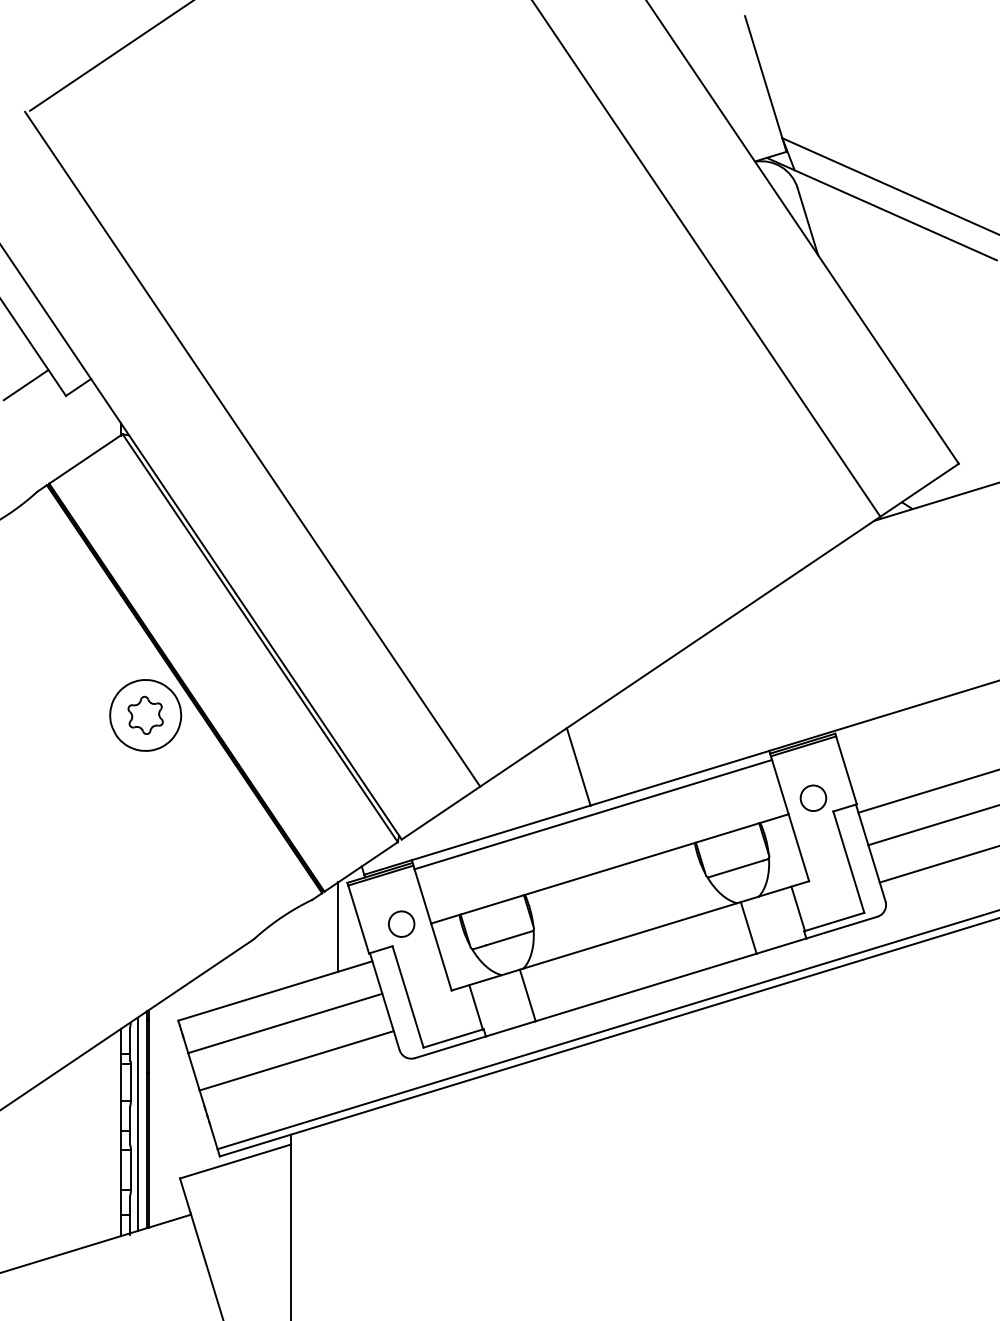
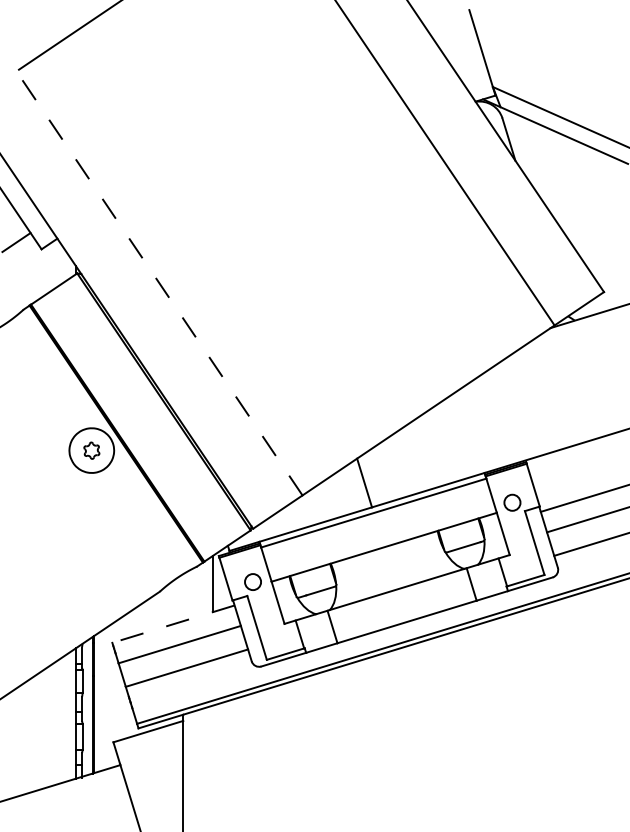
line: (251, 448) -> (158, 282), solid -> dashed
part: (145, 715) -> (91, 450), size x0.7
line: (275, 991) -> (173, 624), solid -> dashed
line: (137, 1124) -> (86, 708), removed

